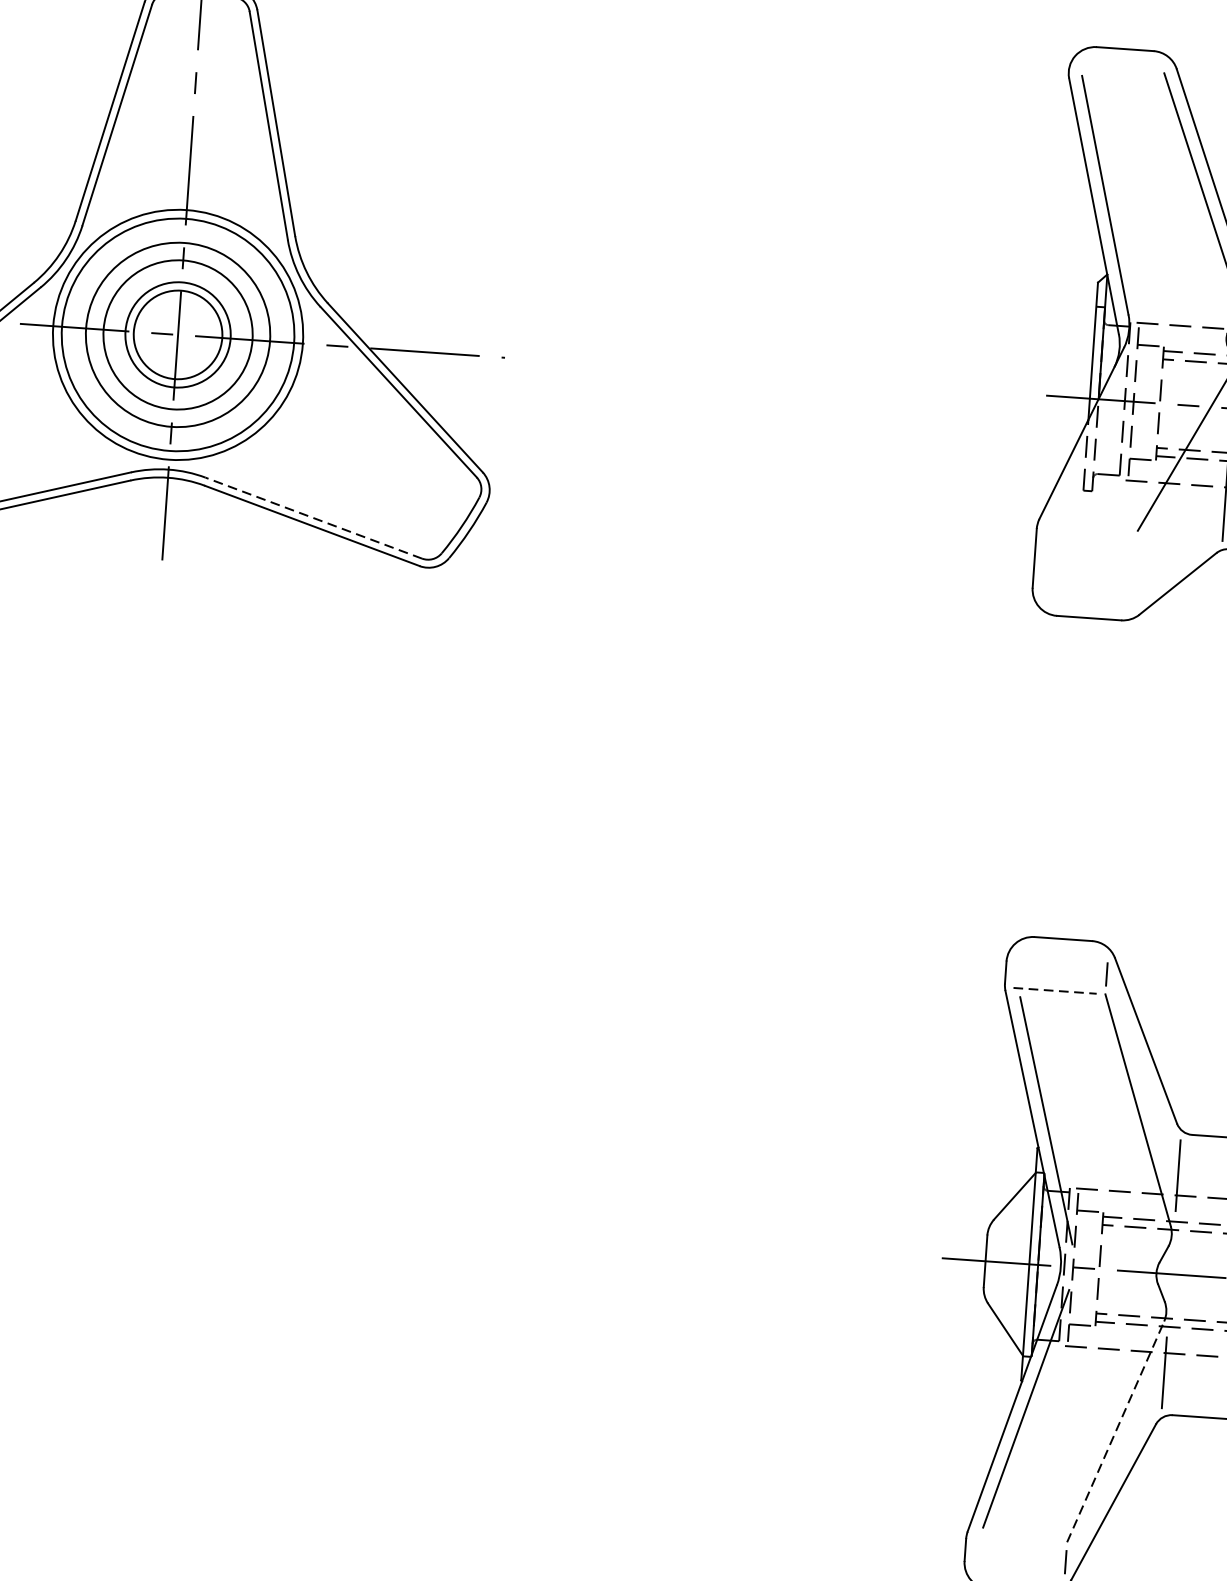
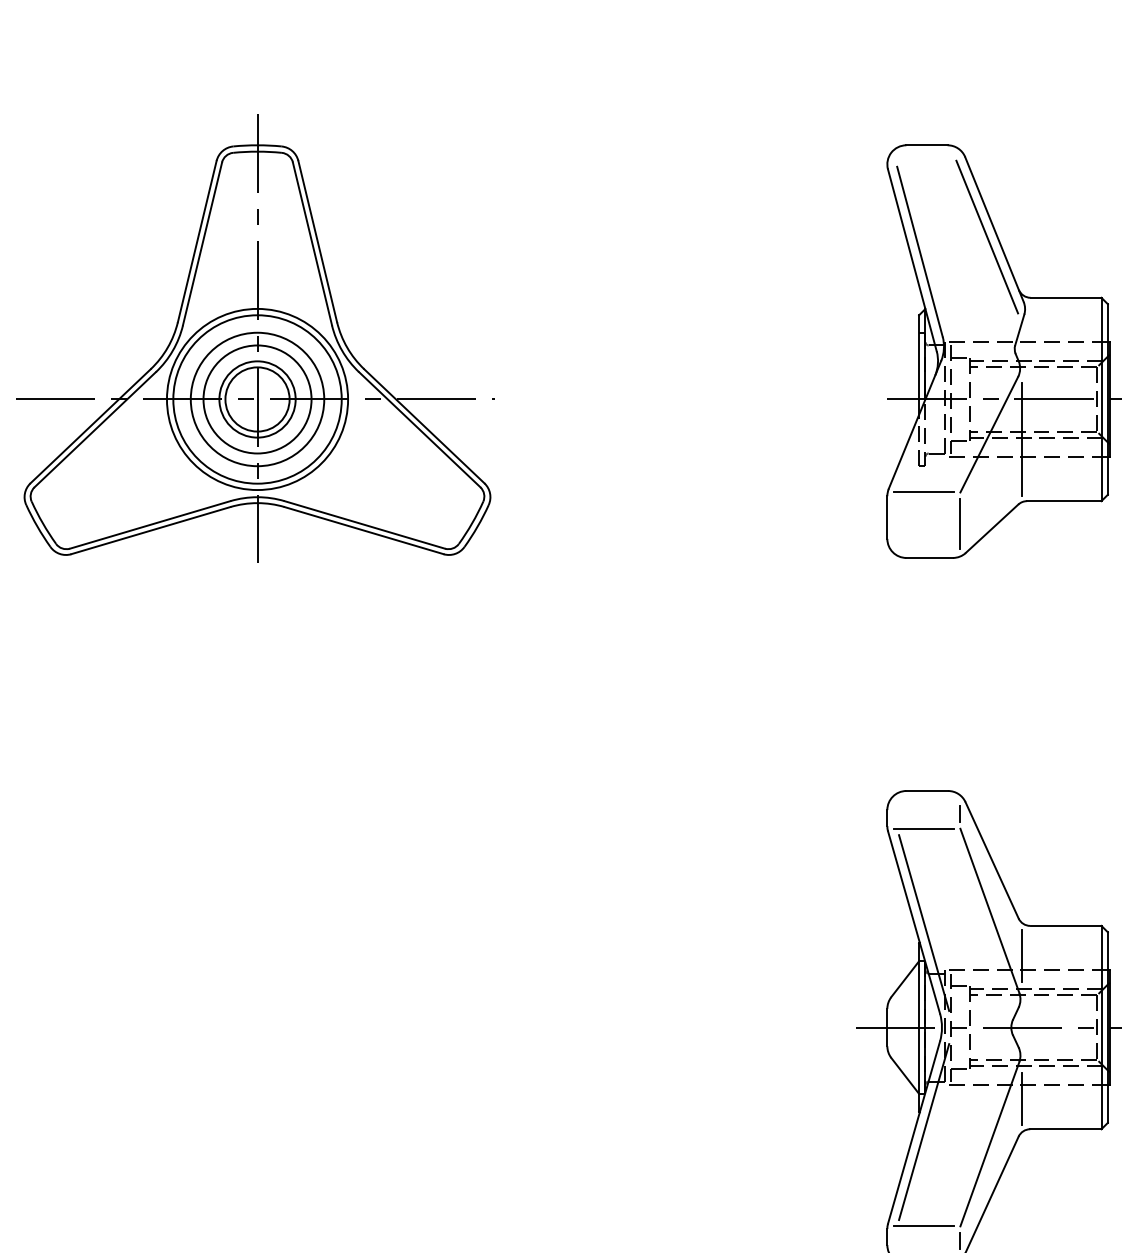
line: (313, 517) -> (364, 524), dashed -> solid
line: (1088, 527) -> (924, 492), added
line: (1134, 573) -> (960, 523), added
line: (1055, 990) -> (924, 828), dashed -> solid
line: (1116, 1430) -> (990, 1143), dashed -> solid
line: (1016, 1538) -> (923, 1226), added

